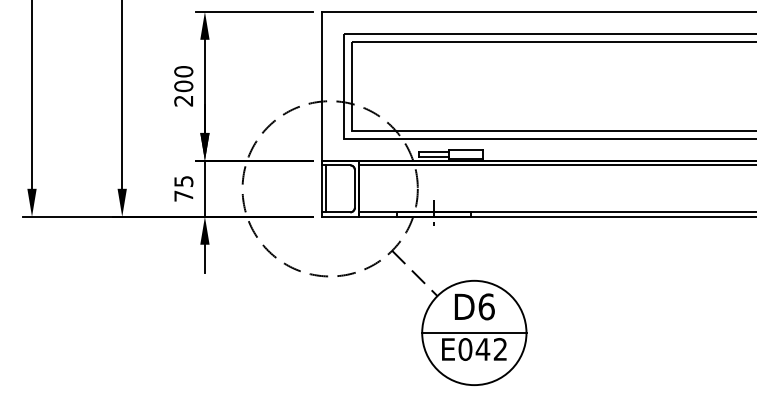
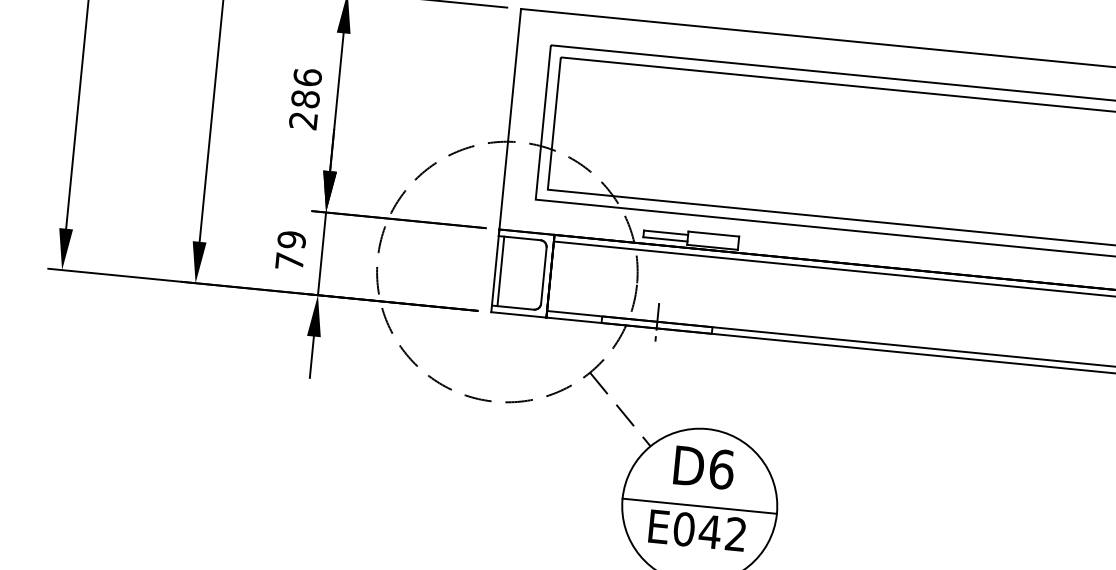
text: (183, 78) -> (306, 87), 200 -> 286
text: (183, 181) -> (291, 239), 75 -> 79

